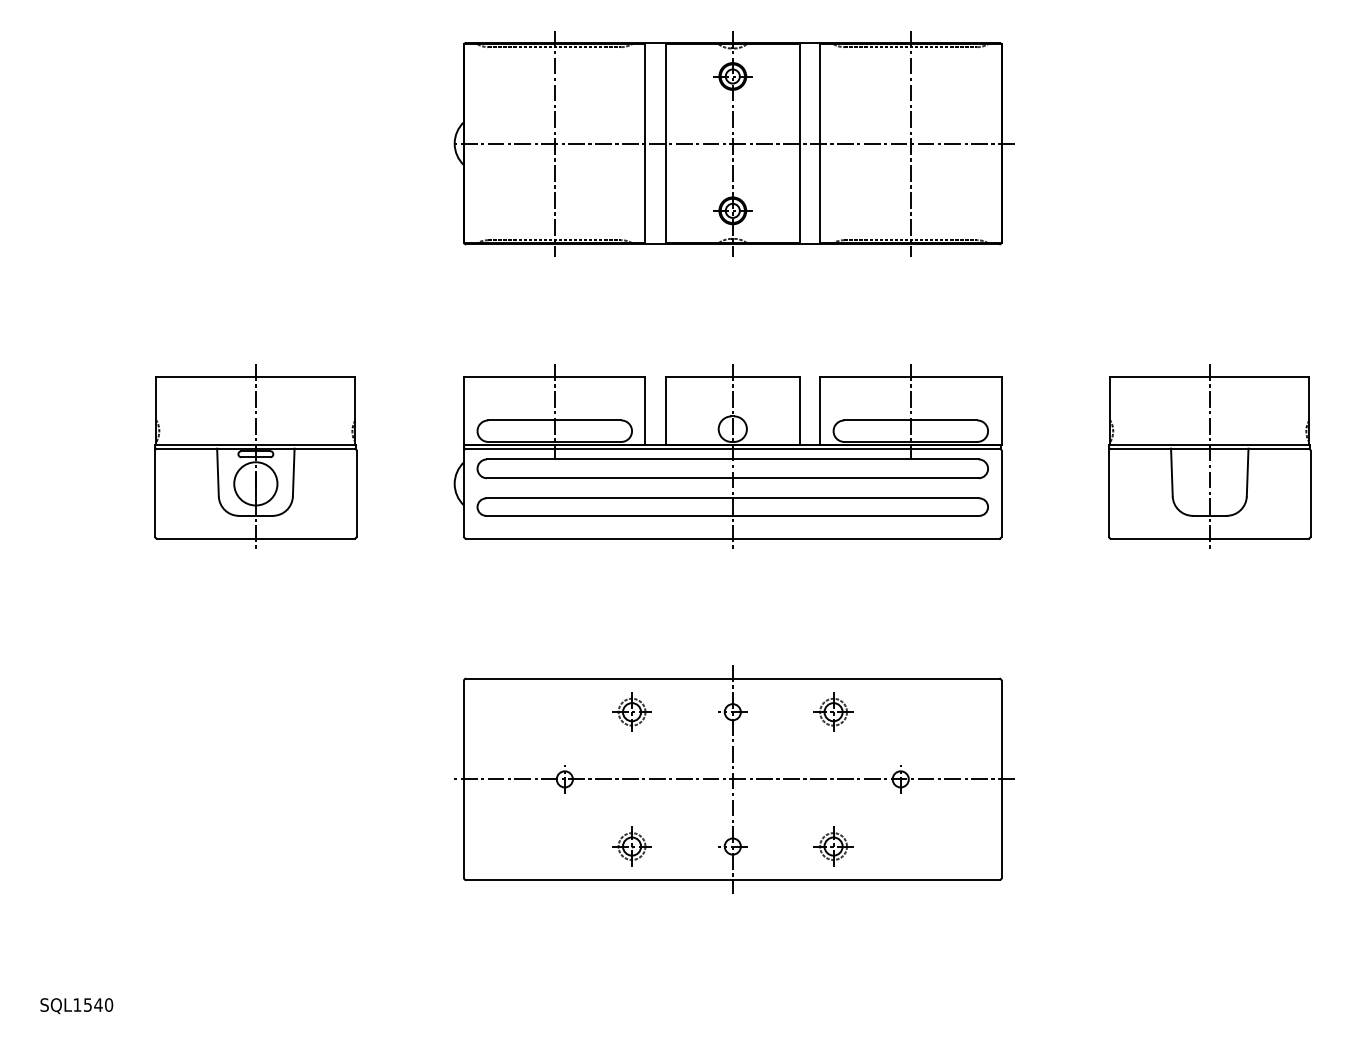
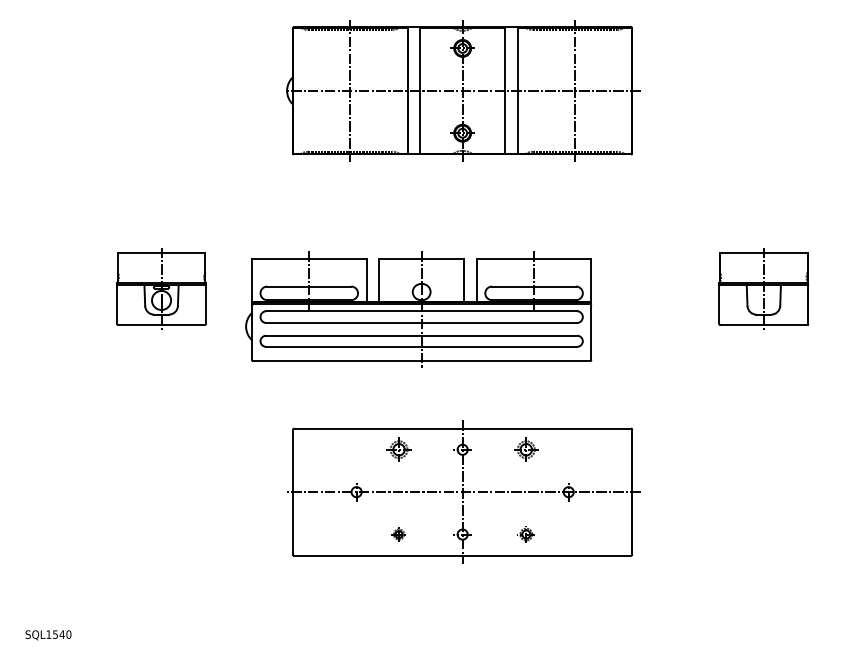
part: (255, 456) -> (161, 288), size x0.7
part: (727, 456) -> (418, 309), moved
part: (1209, 456) -> (763, 288), size x0.7
part: (631, 846) -> (398, 534), size x0.6
part: (833, 846) -> (526, 534), size x0.7

